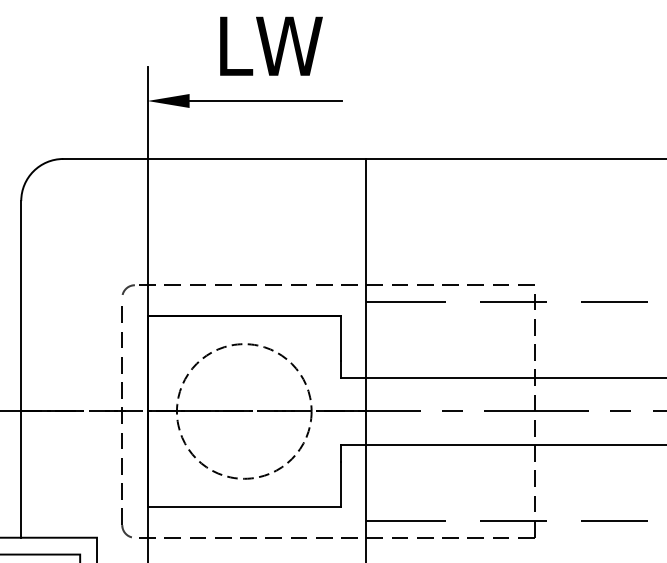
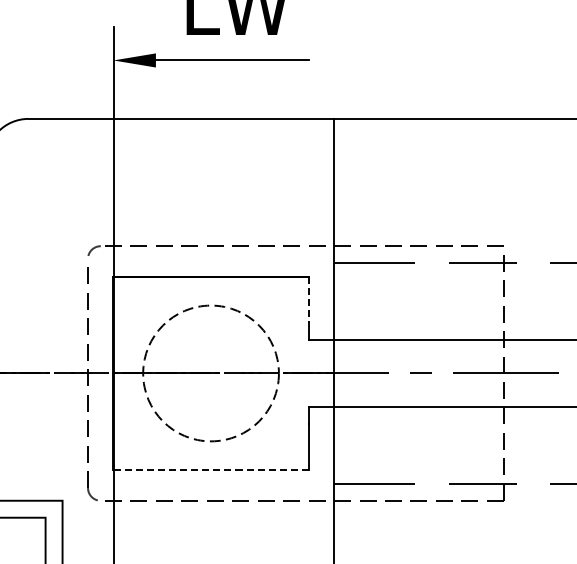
line: (341, 338) -> (309, 299), solid -> dashed
line: (244, 507) -> (211, 470), solid -> dashed

